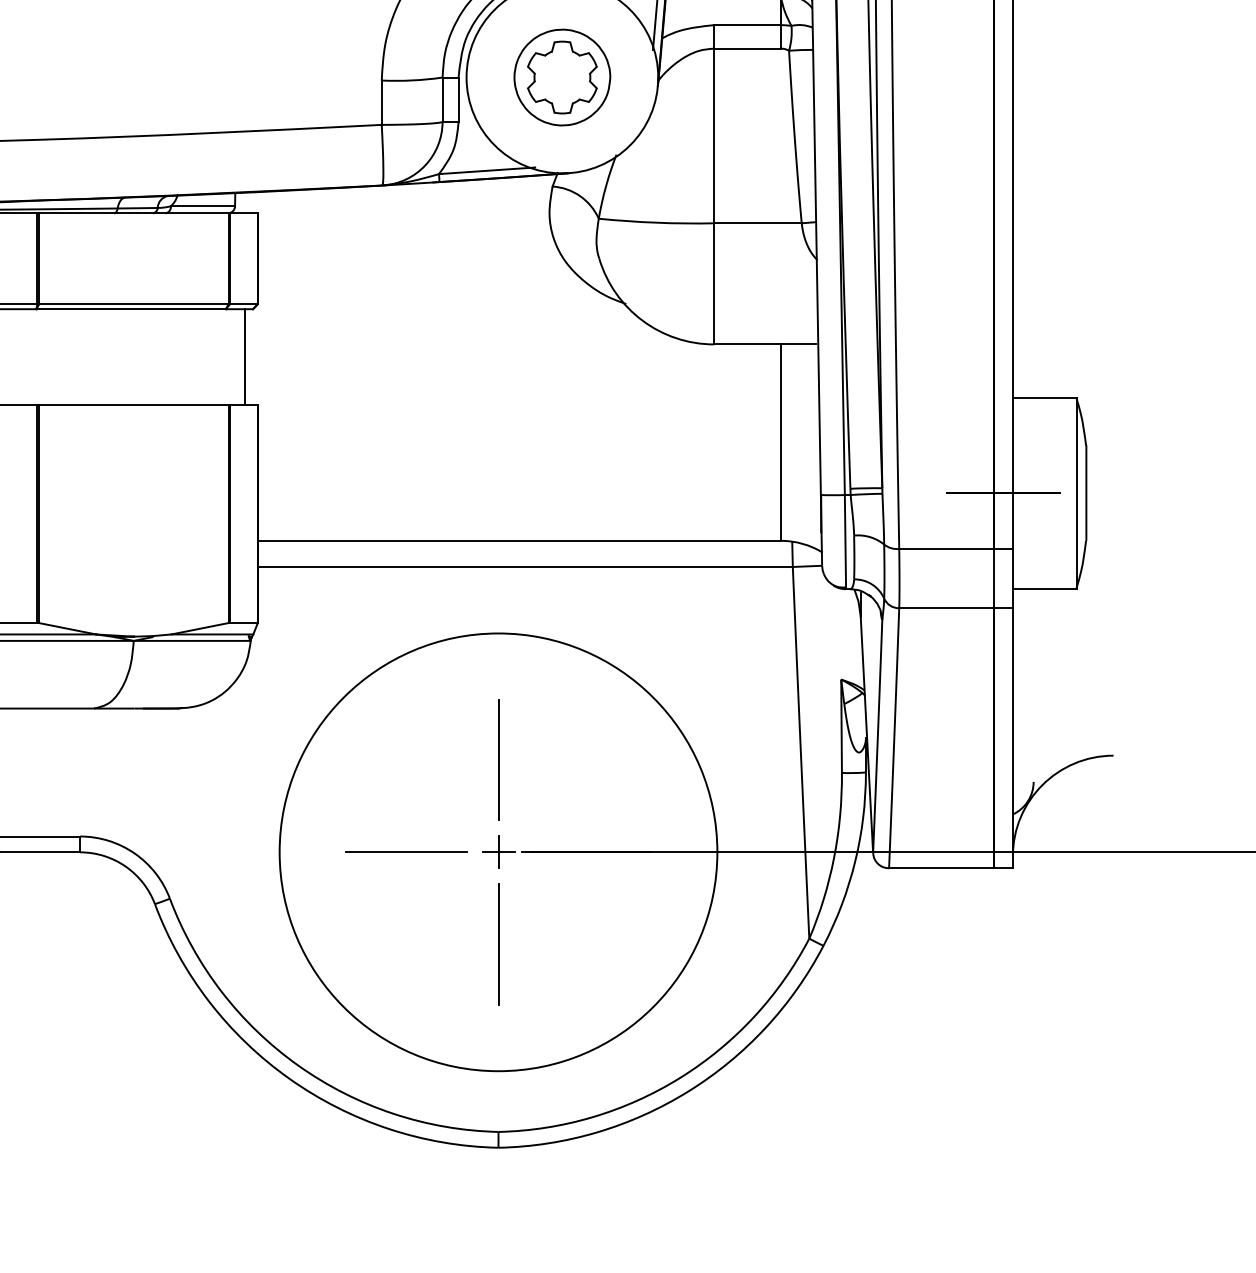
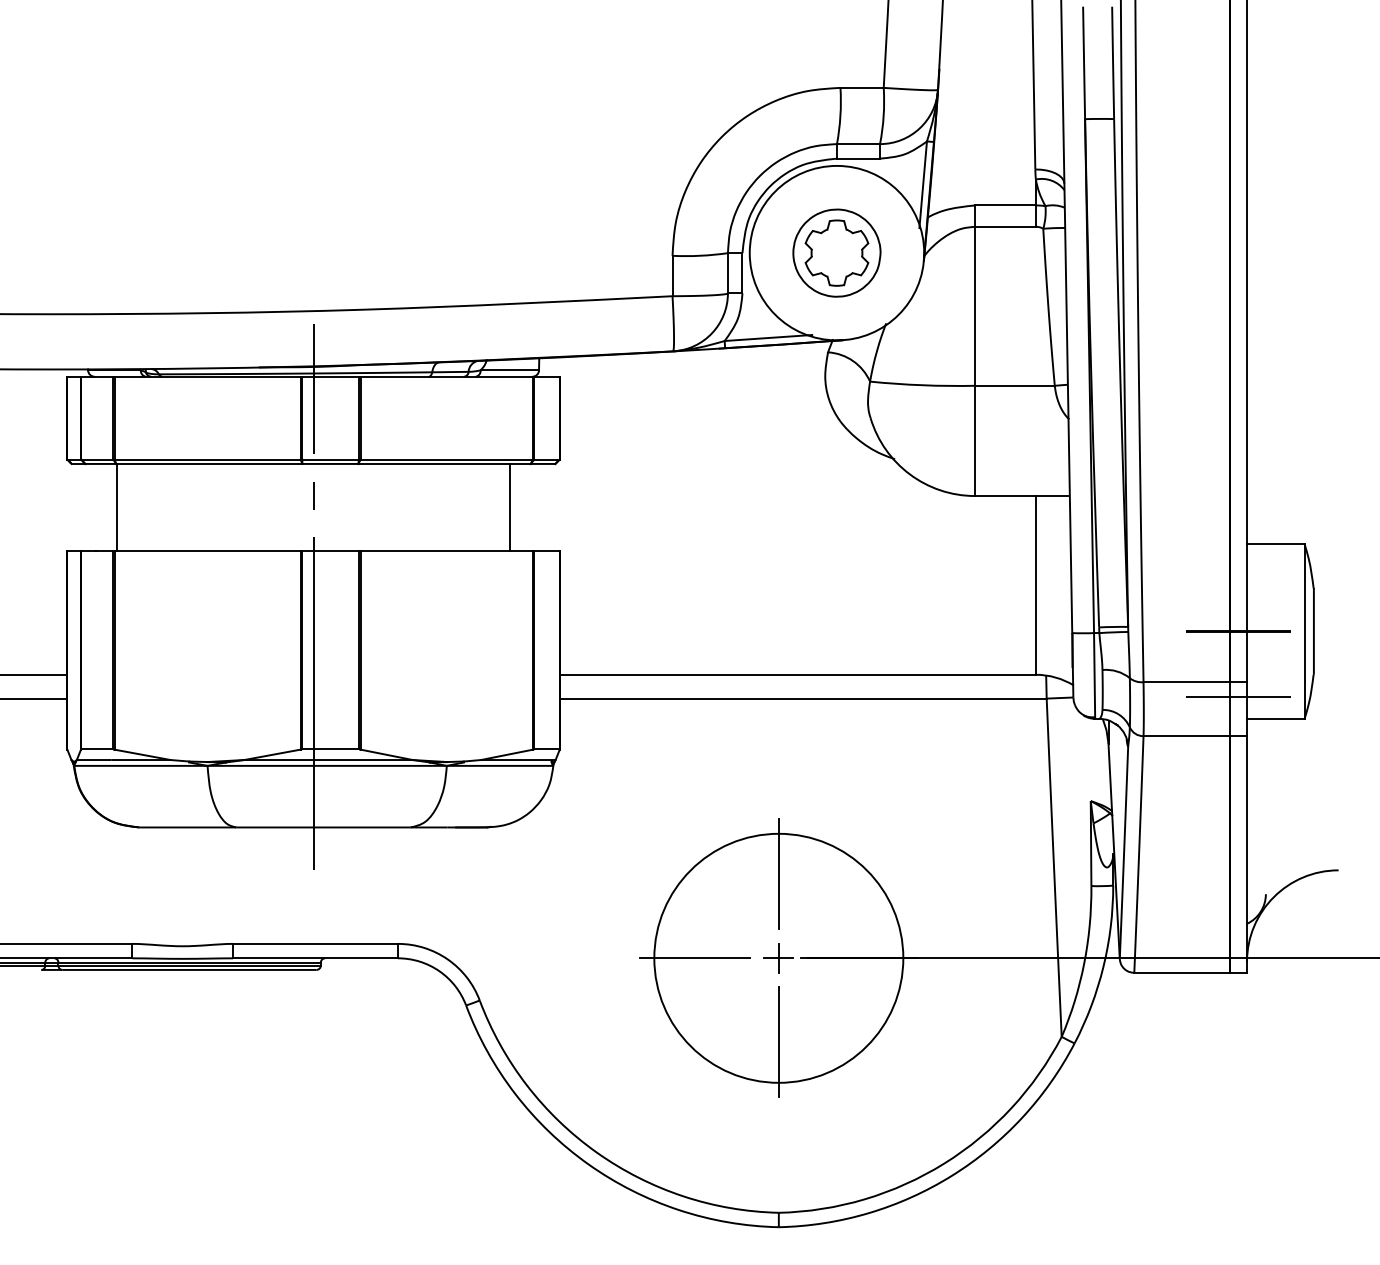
line: (244, 357) -> (509, 507), moved
line: (1002, 564) -> (1237, 696), added
circle: (498, 851) -> (778, 957), size x0.62

